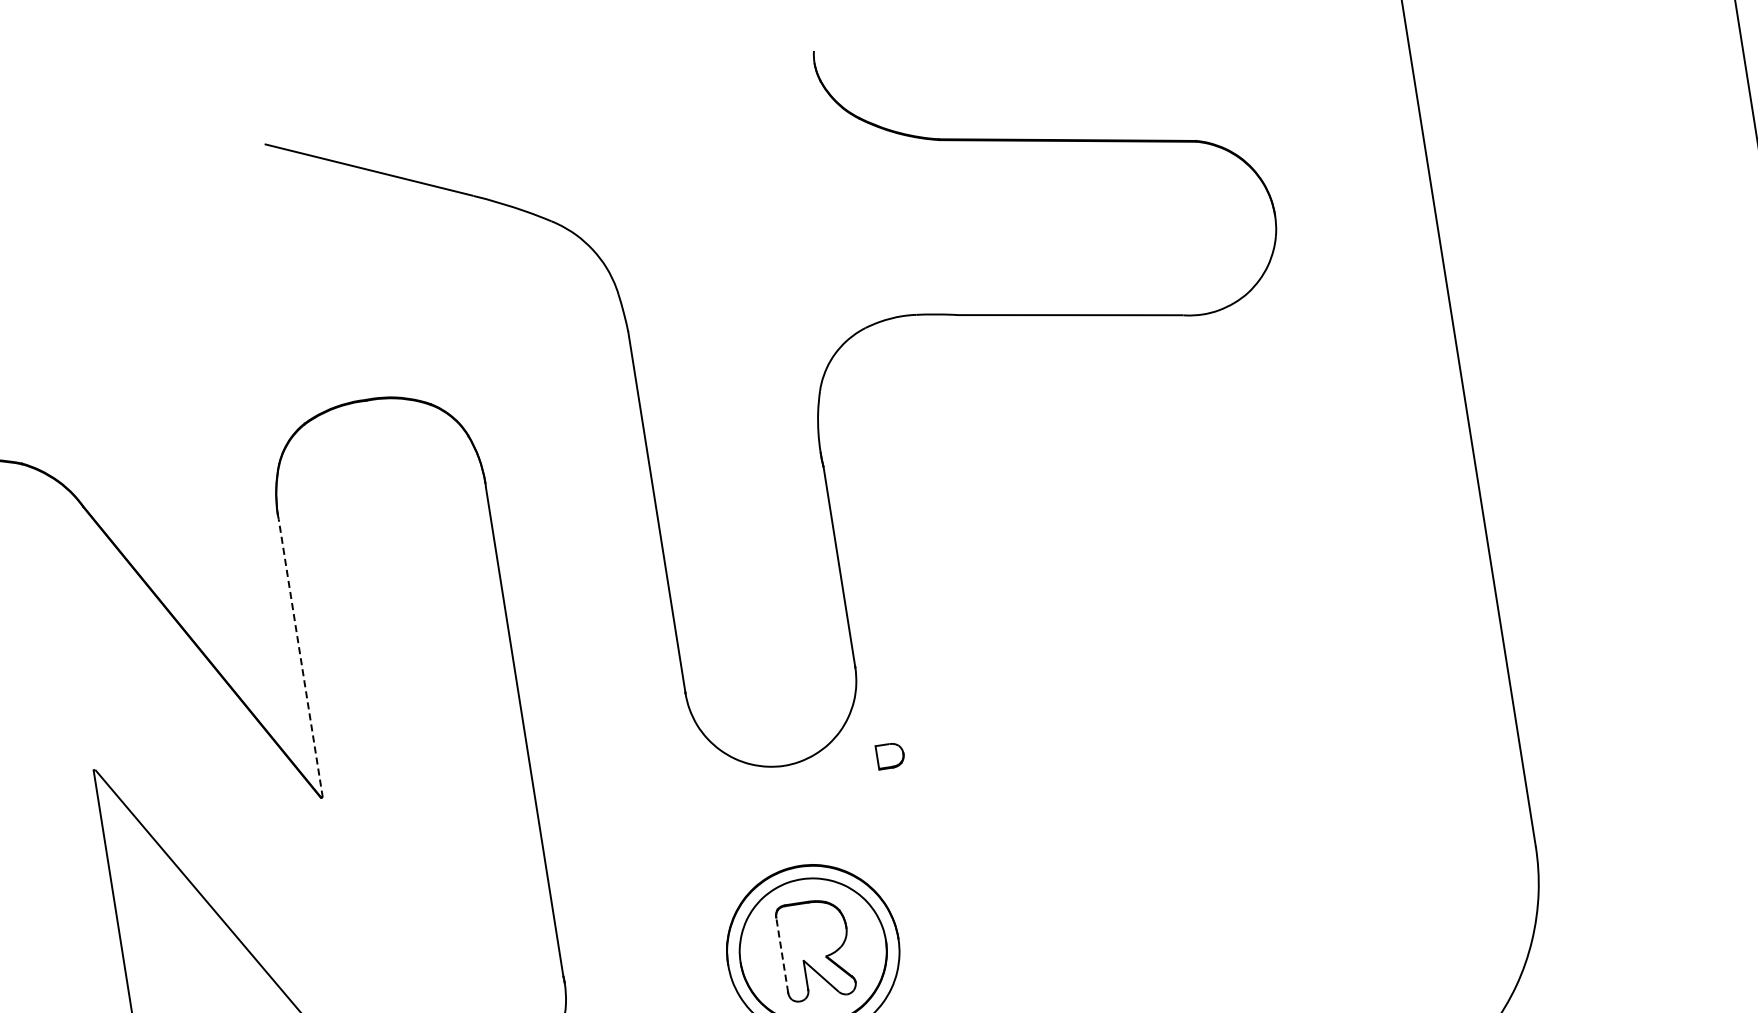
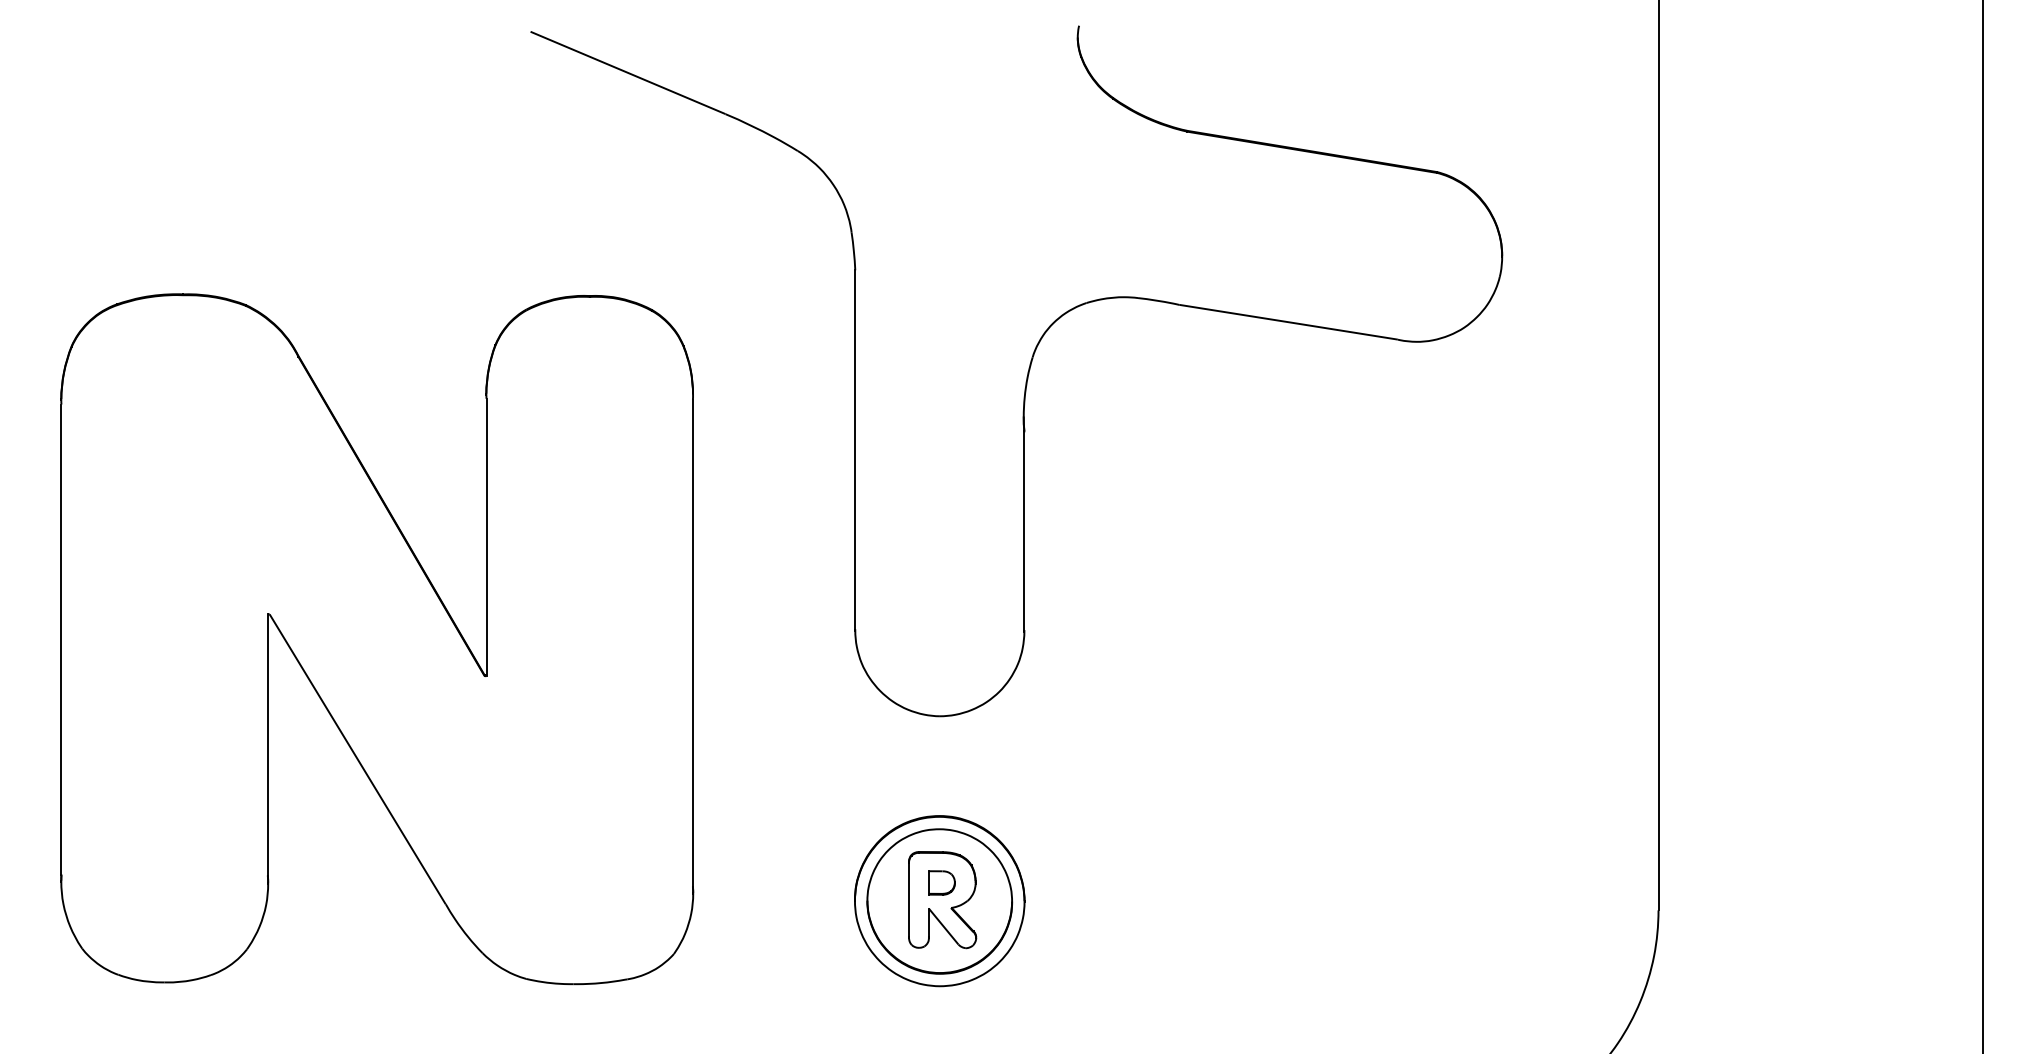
line: (300, 658) -> (486, 537), dashed -> solid
part: (889, 755) -> (941, 882), moved
line: (782, 954) -> (909, 899), dashed -> solid

